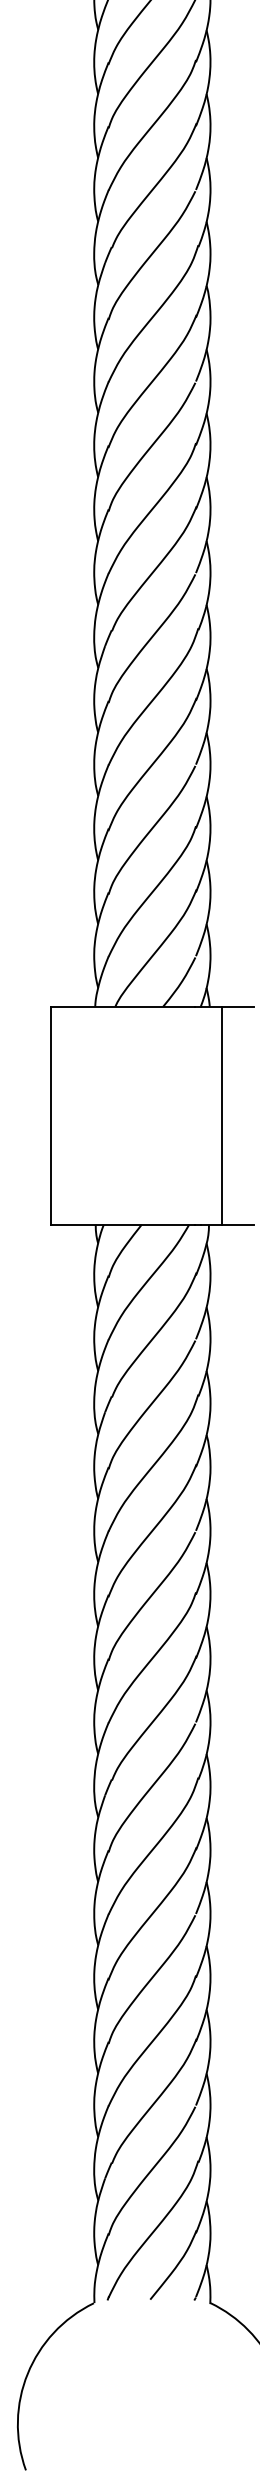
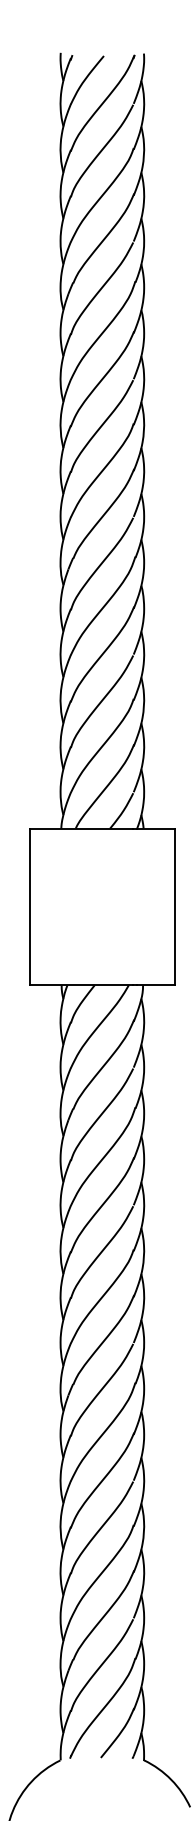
line: (222, 1115) -> (175, 906), moved

